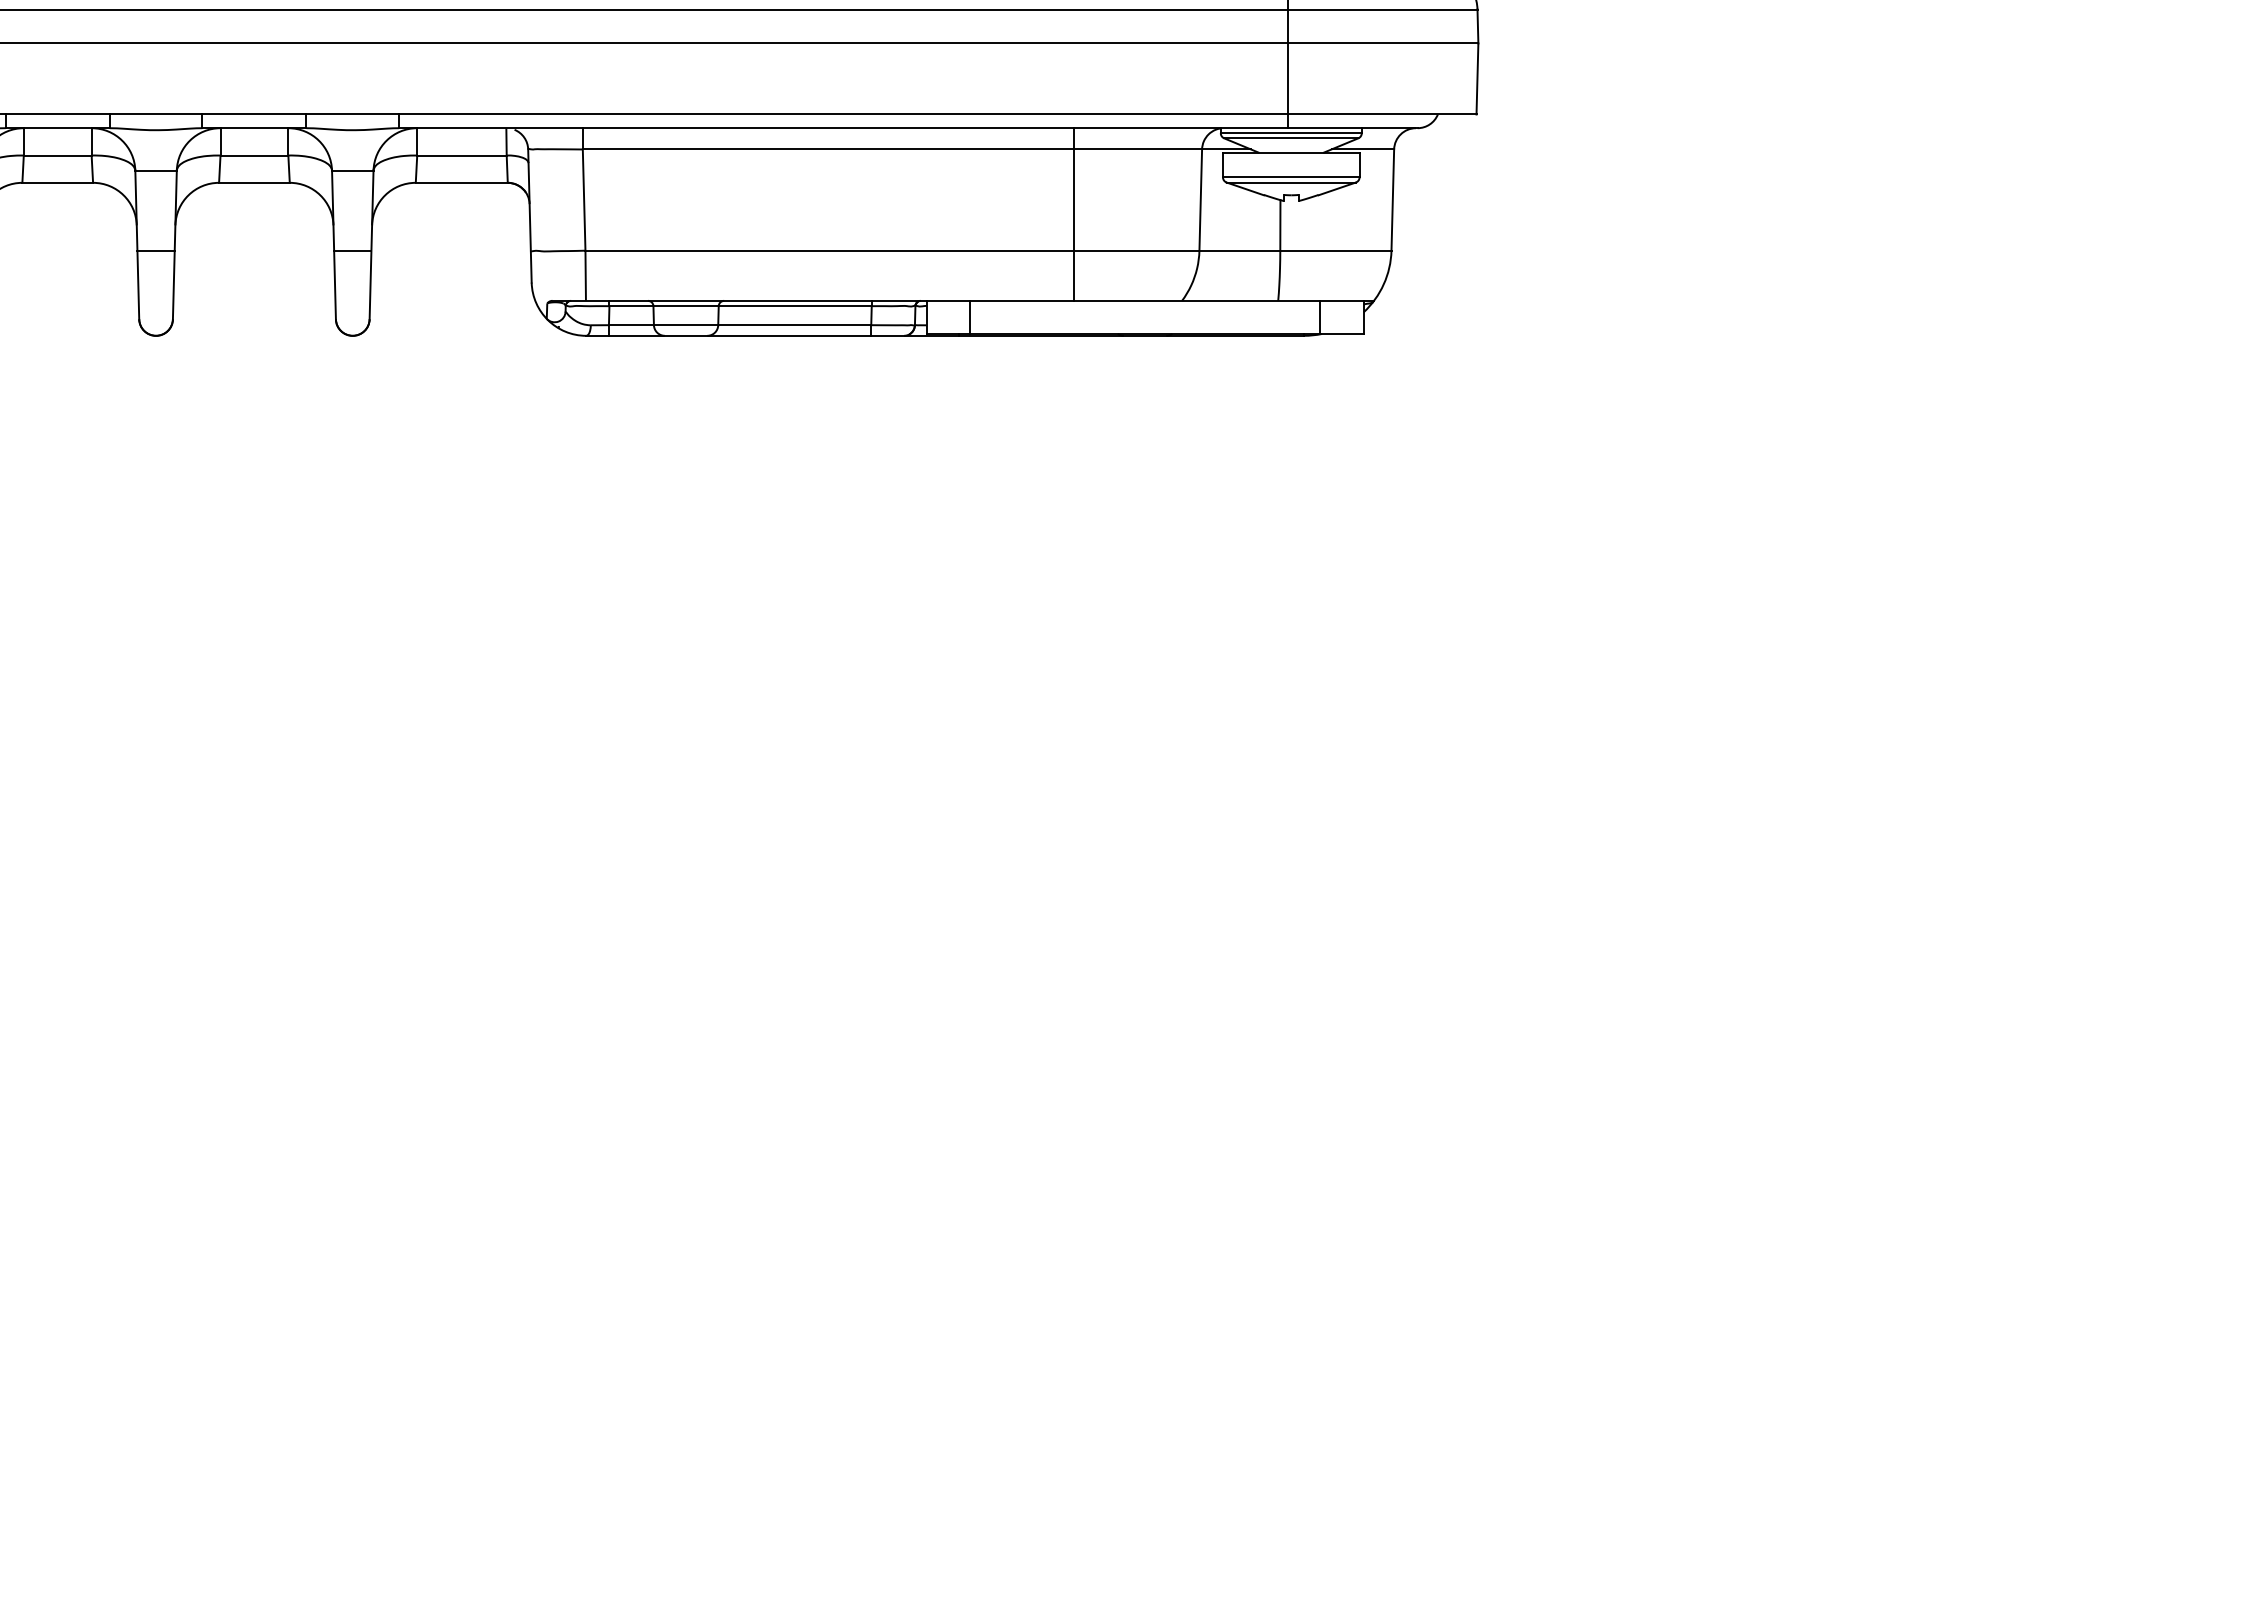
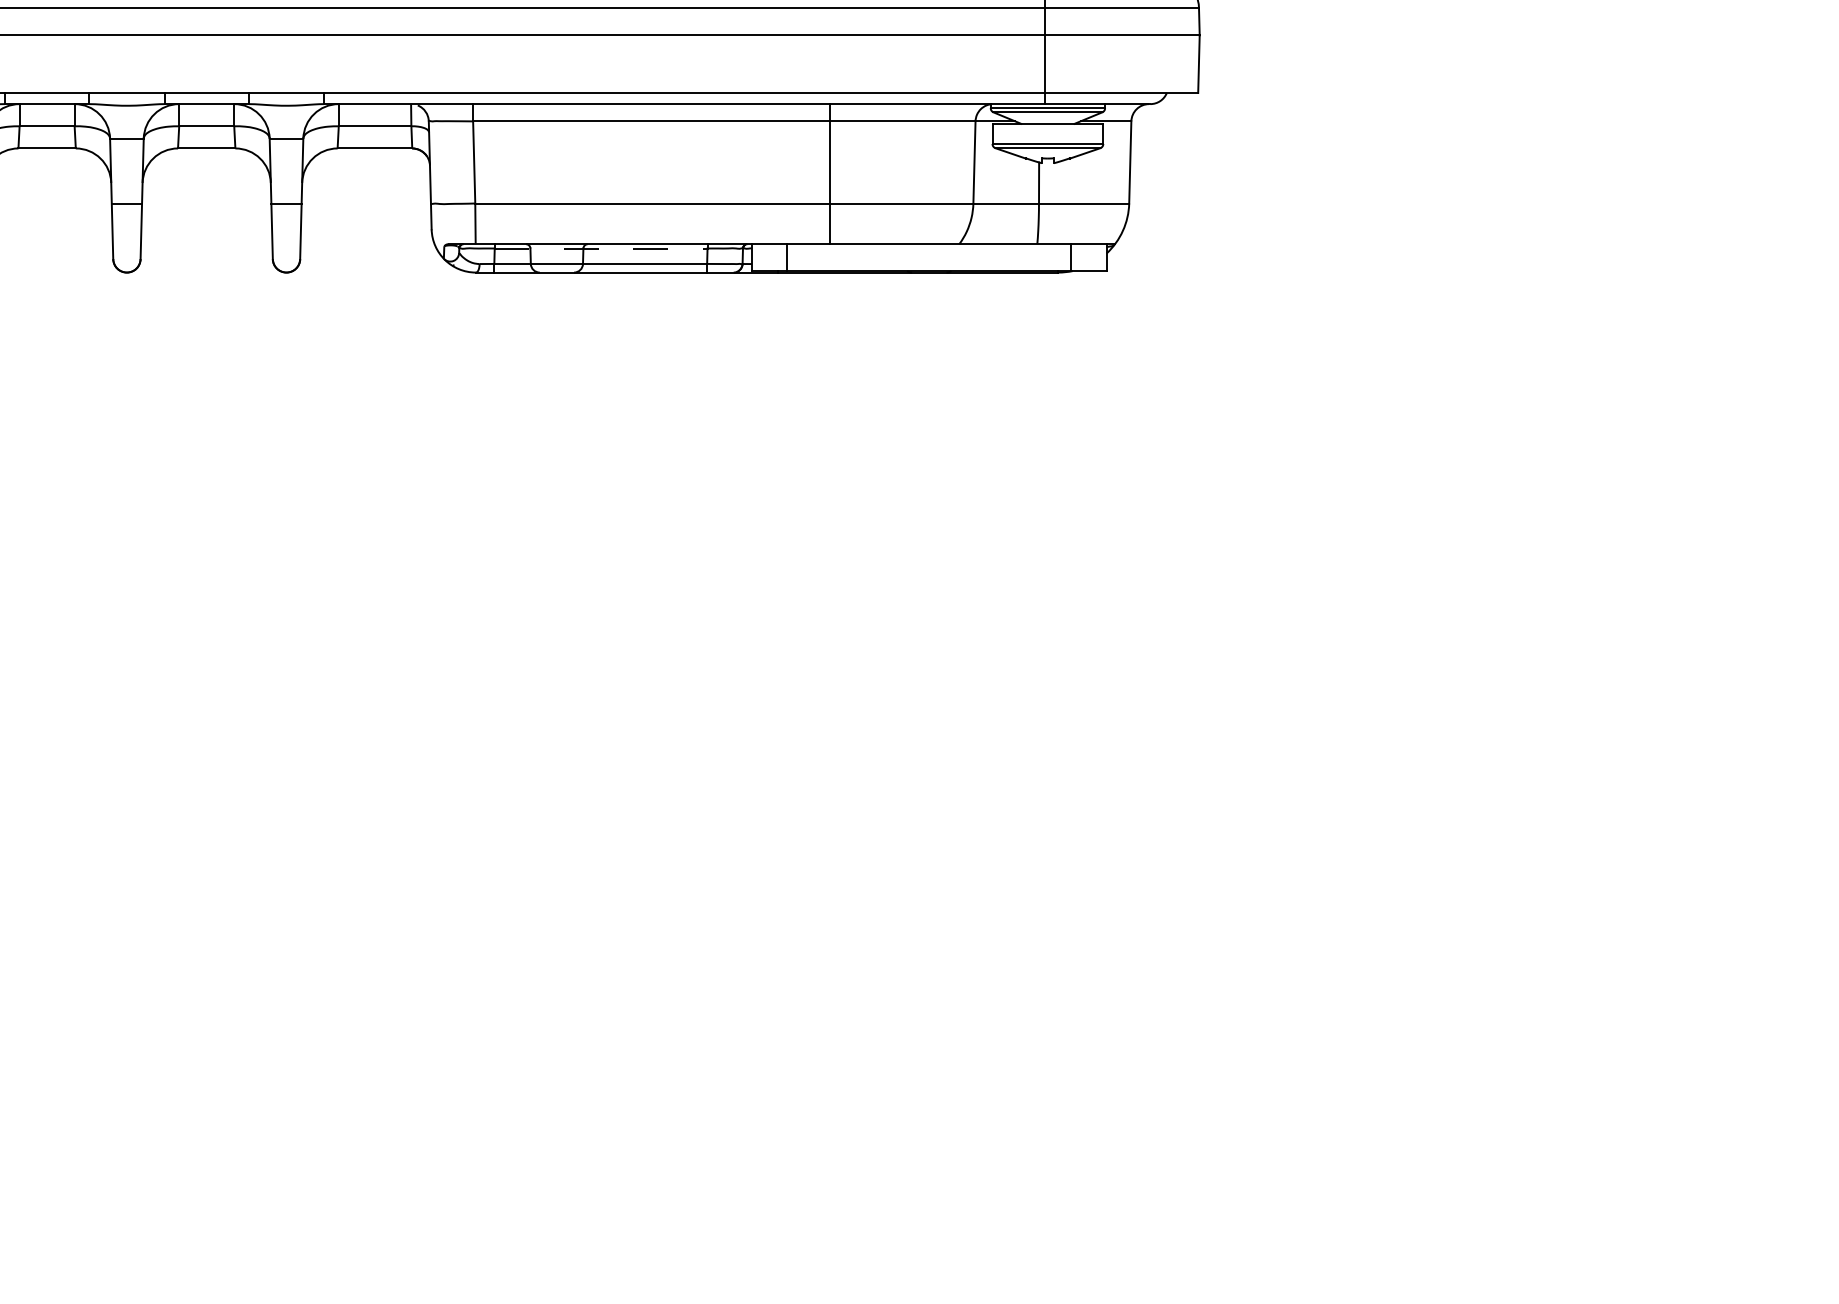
line: (1073, 214) -> (829, 174), moved
line: (741, 306) -> (601, 248), solid -> dashed

